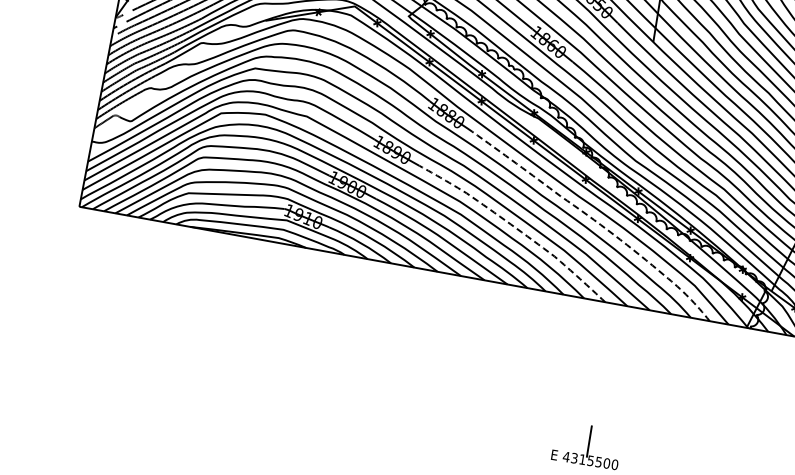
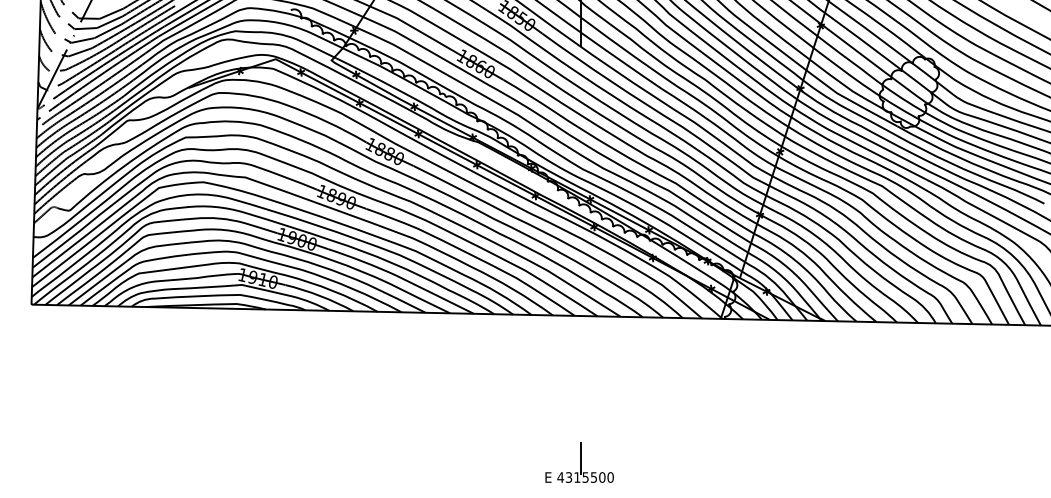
line: (596, 221) -> (553, 236), dashed -> solid
line: (516, 228) -> (473, 256), dashed -> solid

